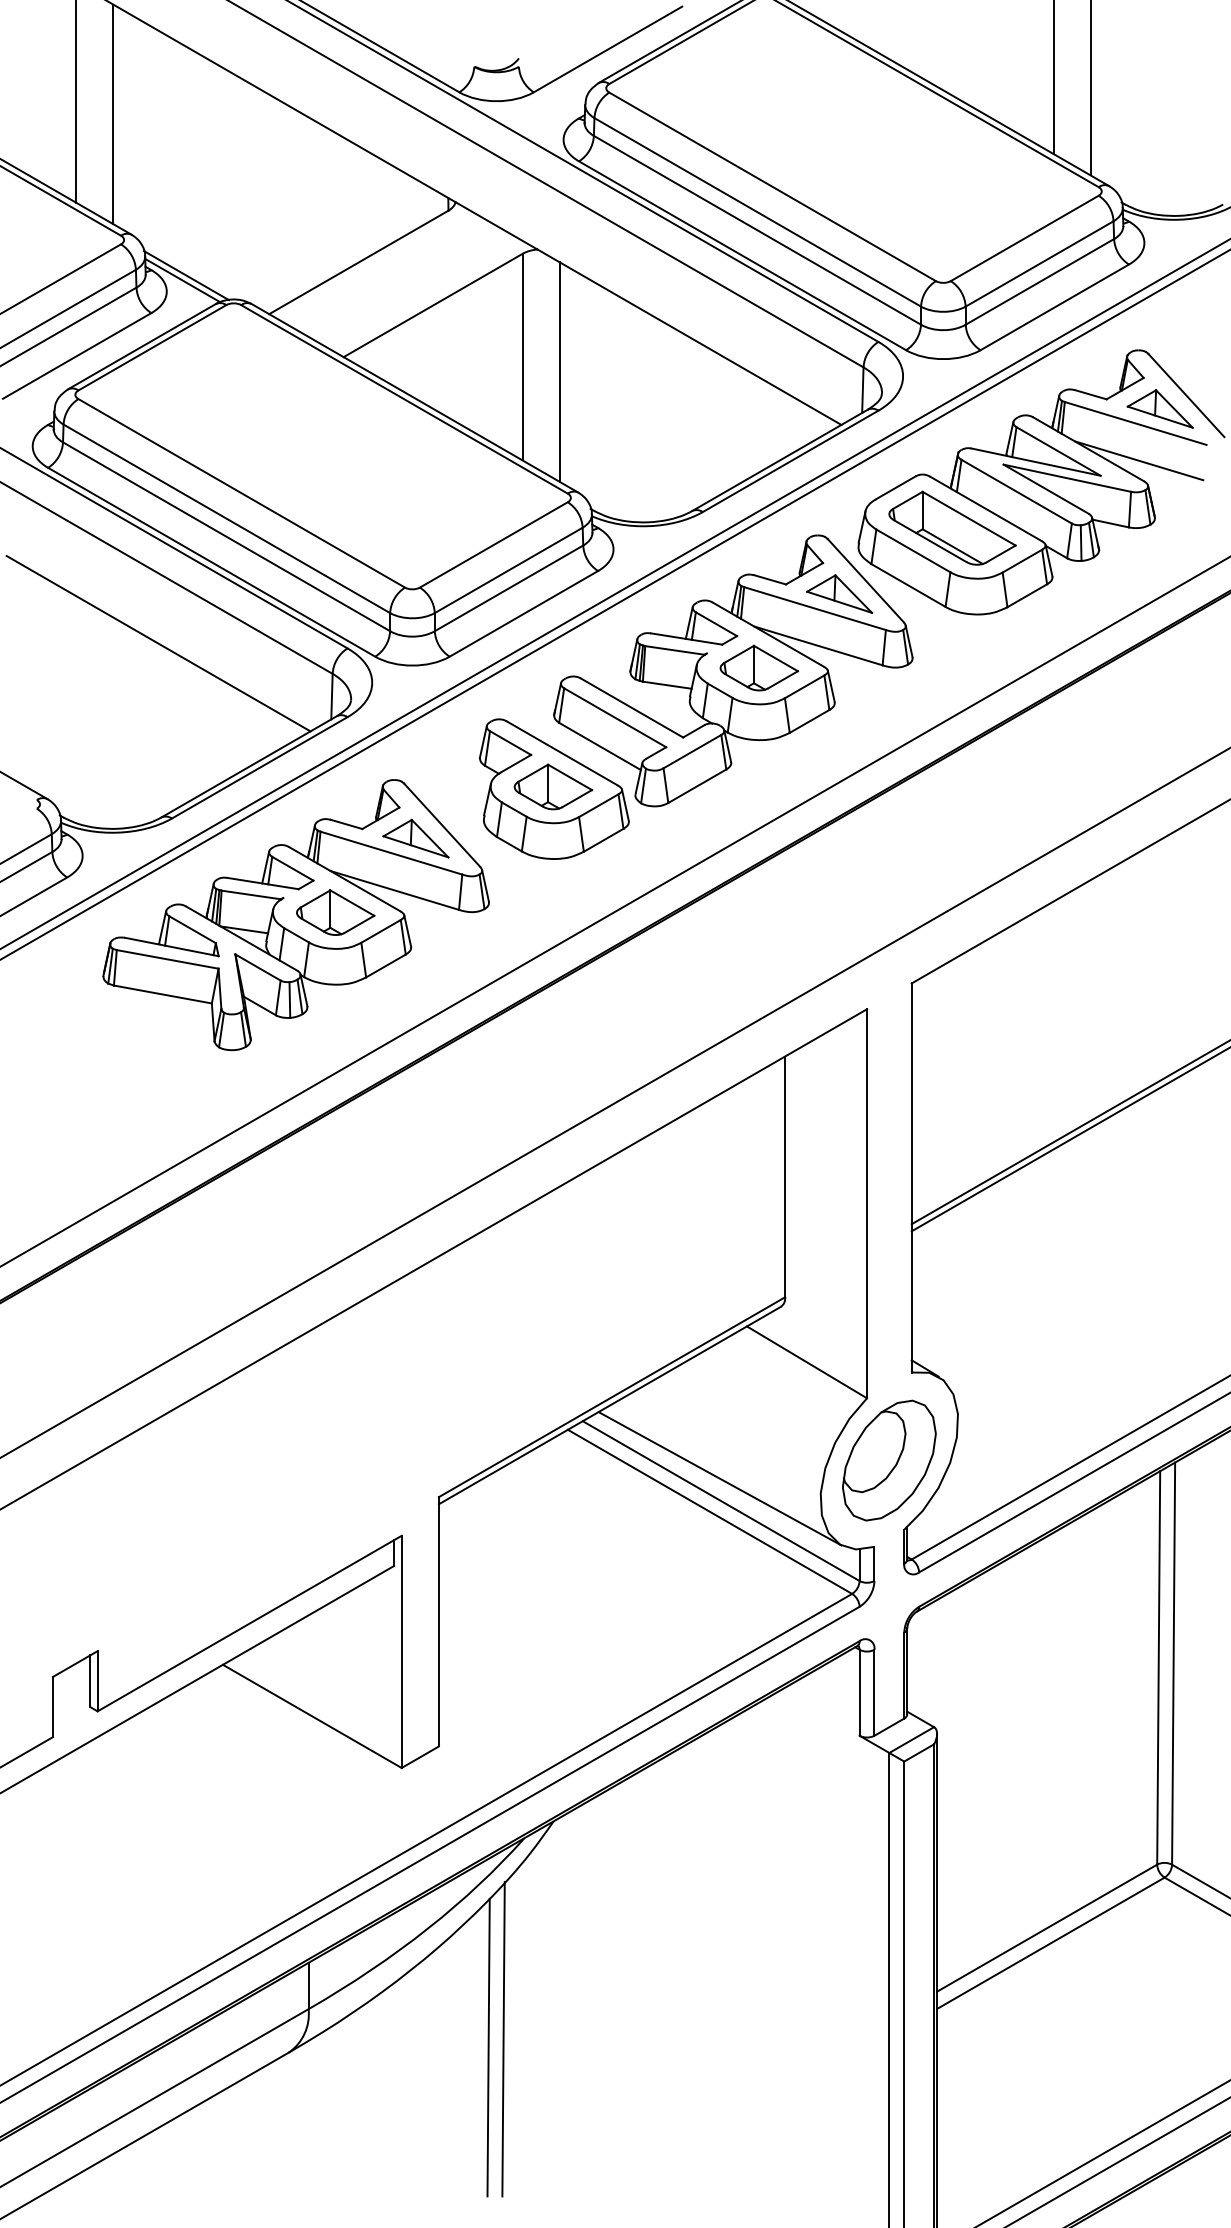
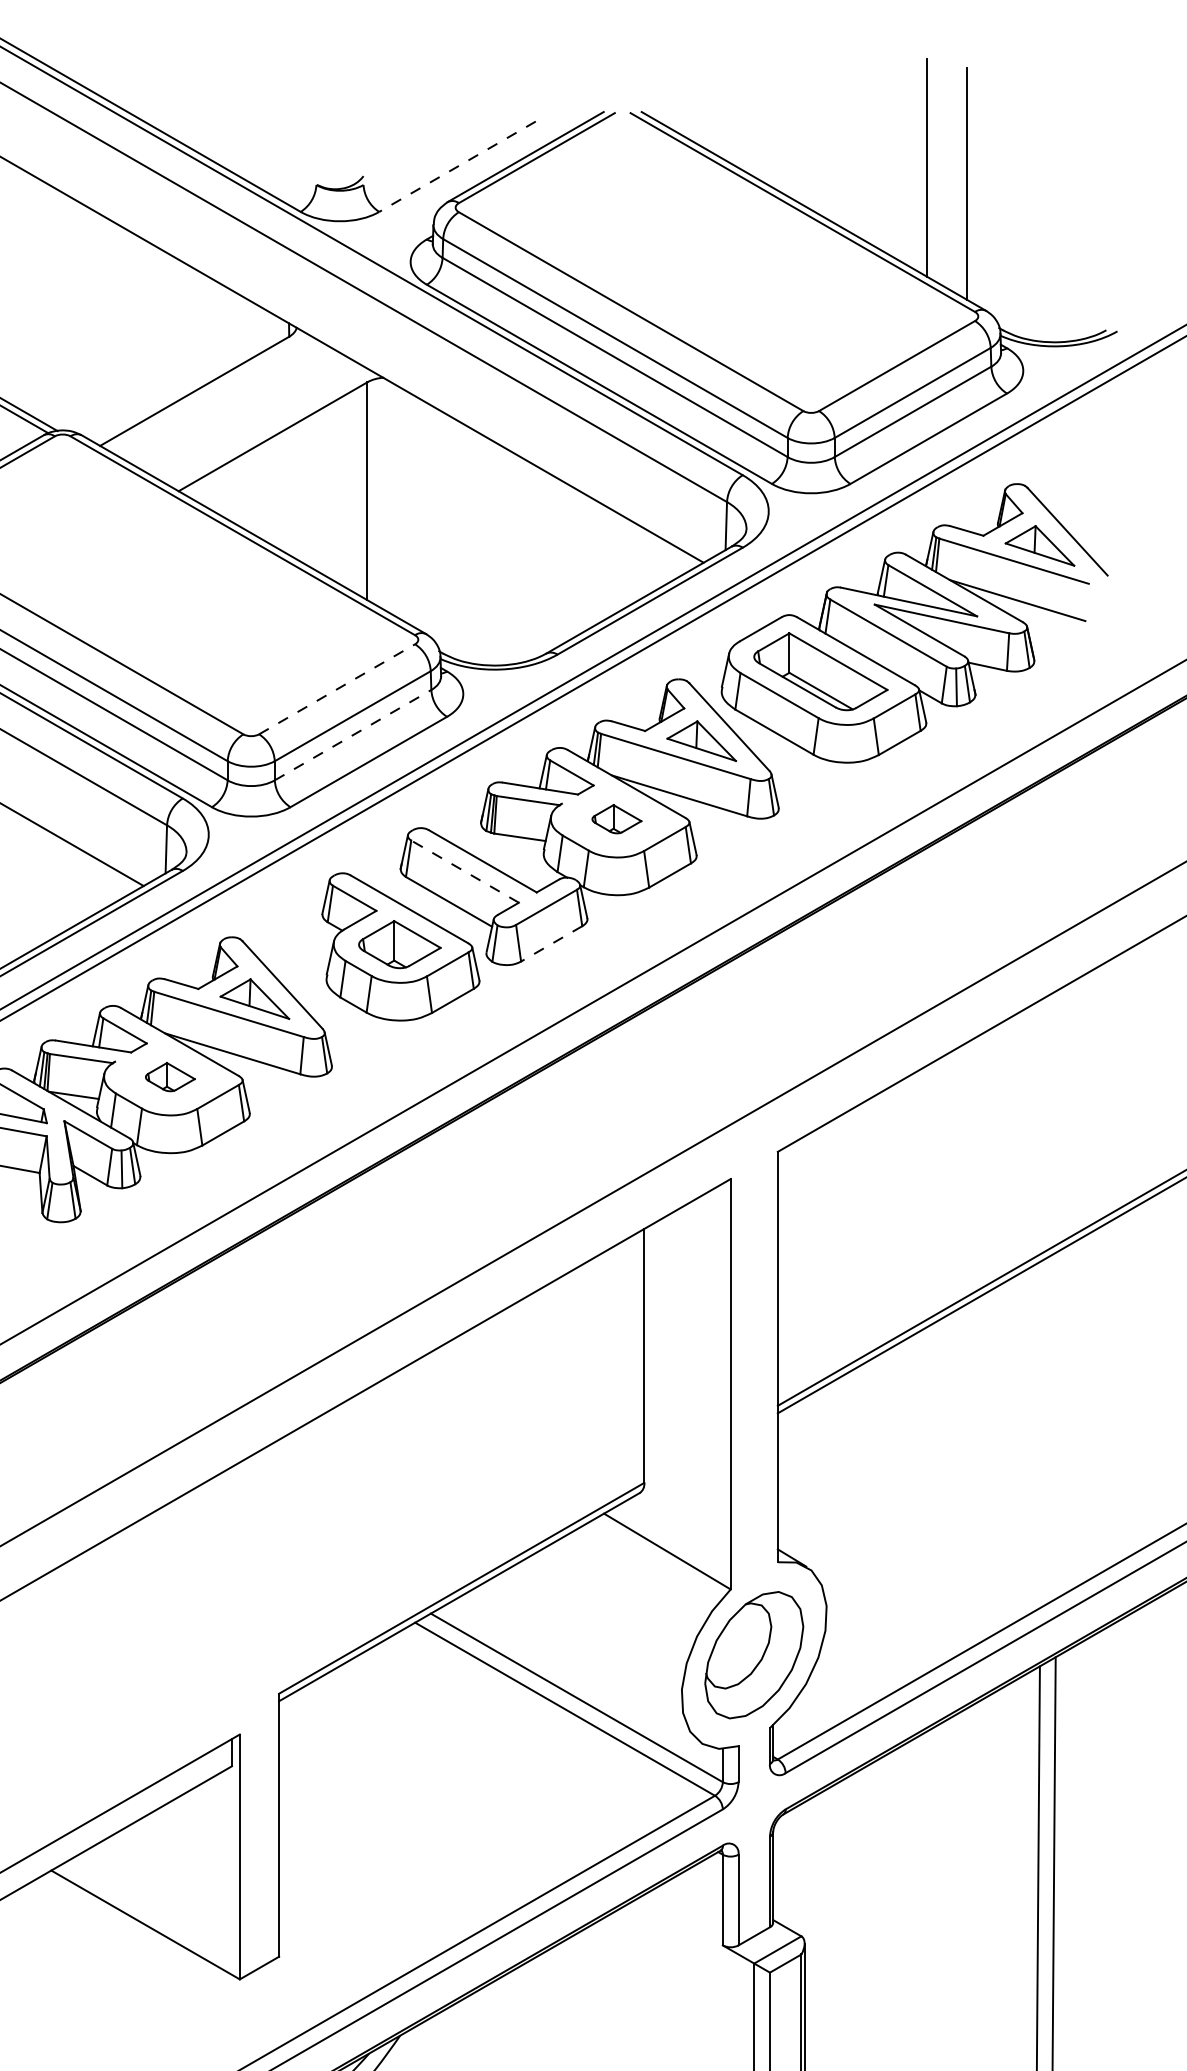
line: (608, 49) -> (458, 166), solid -> dashed
line: (559, 371) -> (406, 506), removed
line: (494, 544) -> (337, 688), solid -> dashed
line: (509, 588) -> (353, 735), solid -> dashed
part: (758, 667) -> (616, 818), size x0.6
line: (615, 717) -> (465, 871), solid -> dashed
line: (696, 786) -> (550, 944), solid -> dashed
part: (335, 912) -> (170, 1077), size x0.6
line: (719, 1478) -> (575, 1674), removed

